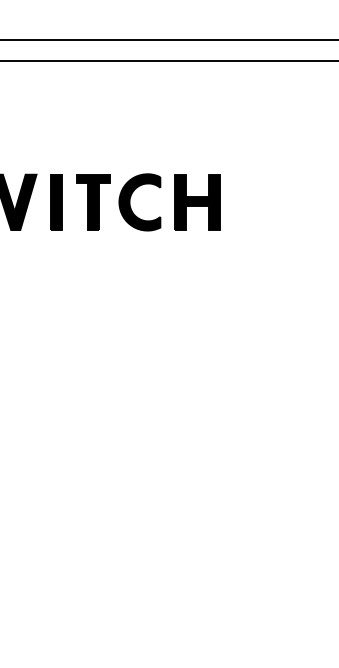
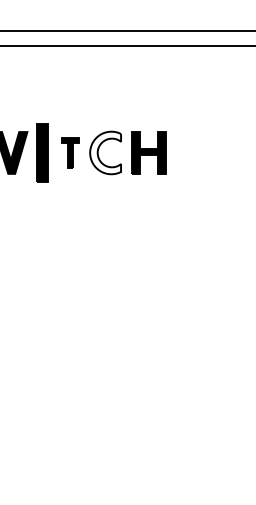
part: (56, 202) -> (42, 153), size x1.4
part: (93, 202) -> (70, 153), size x0.7
fill: (139, 202) -> (105, 153), removed

